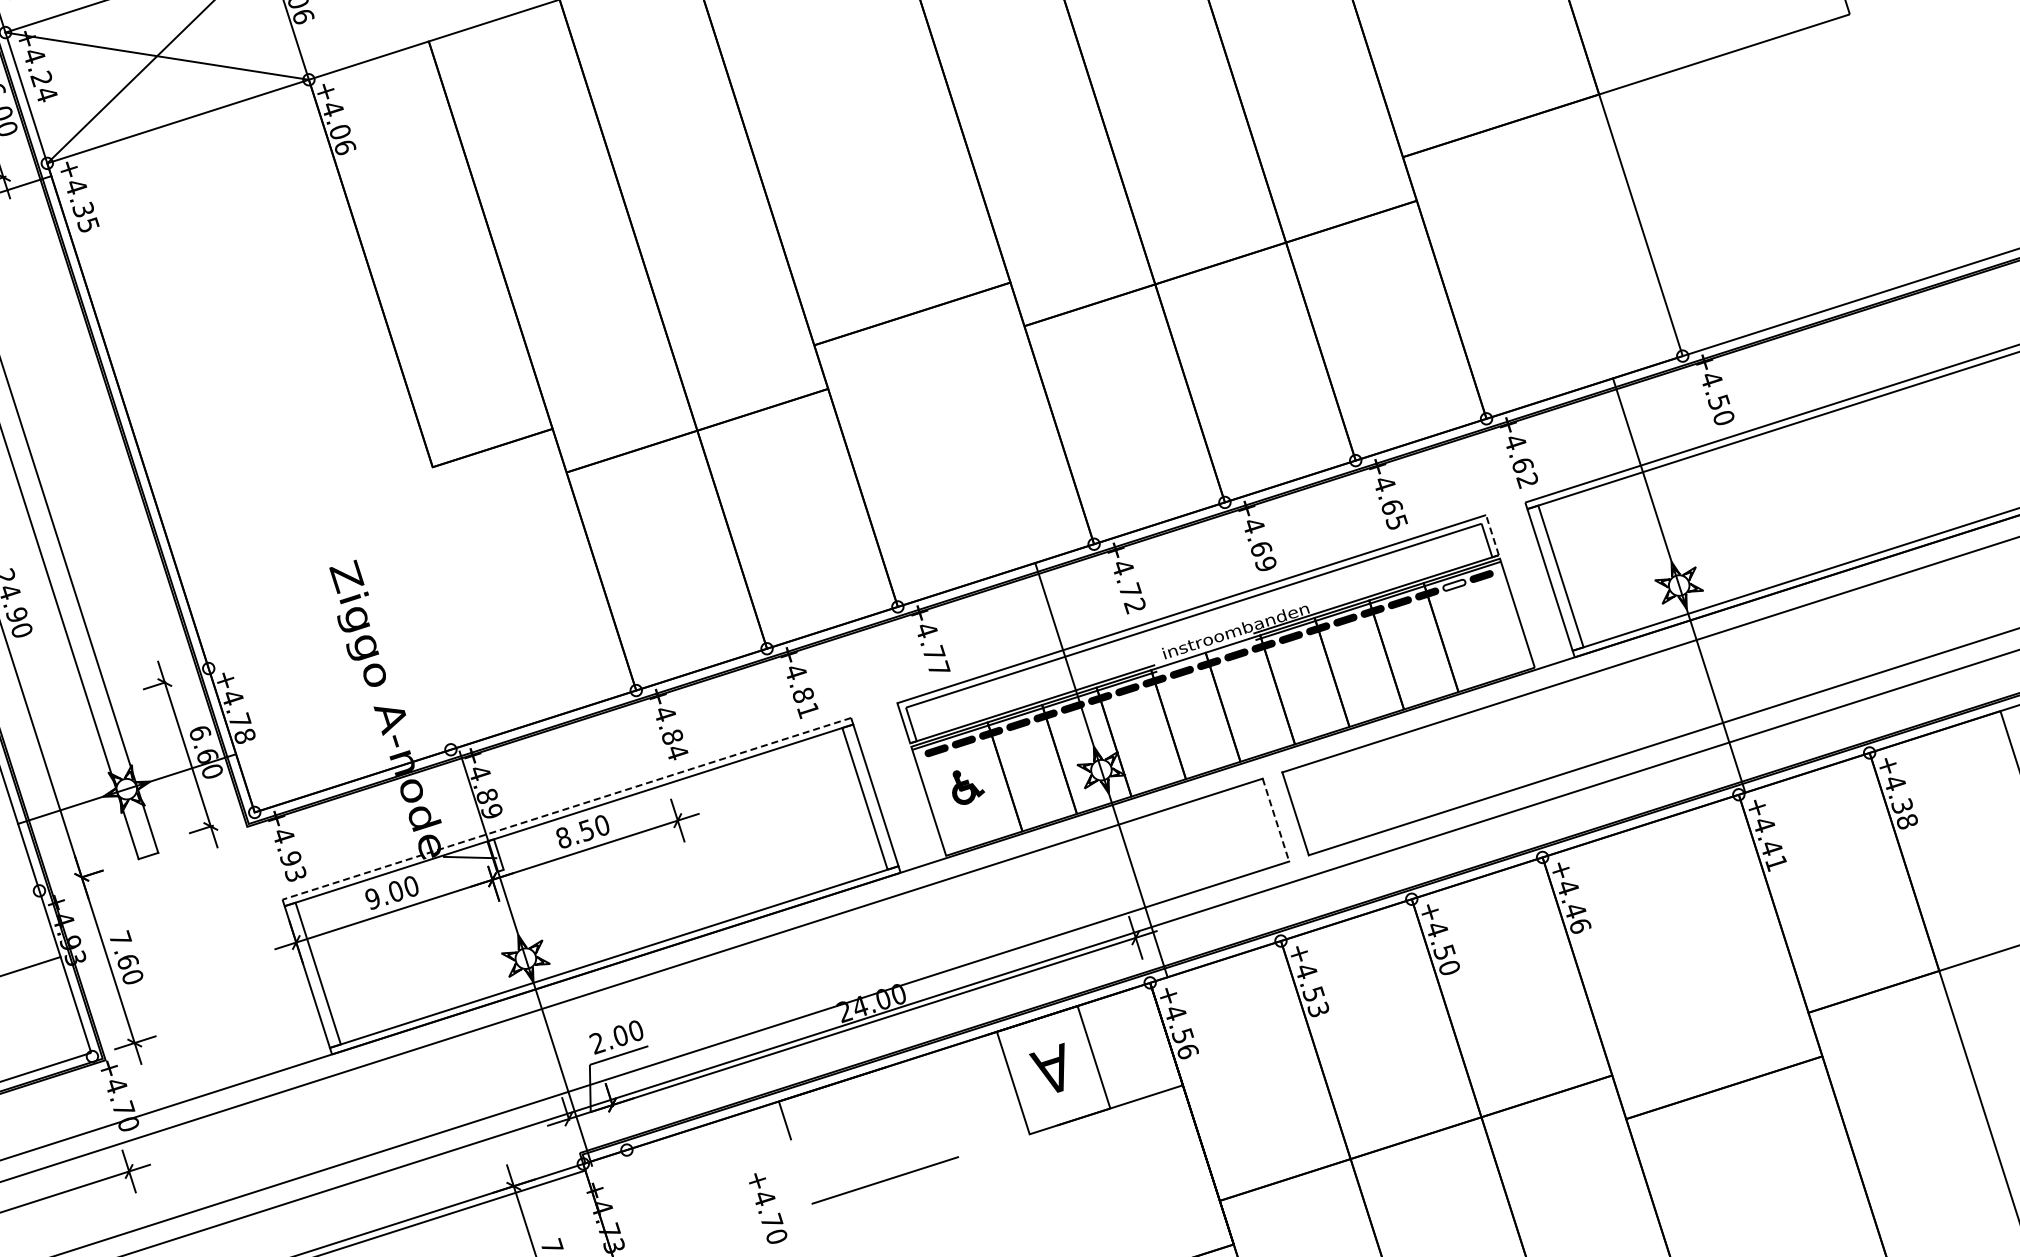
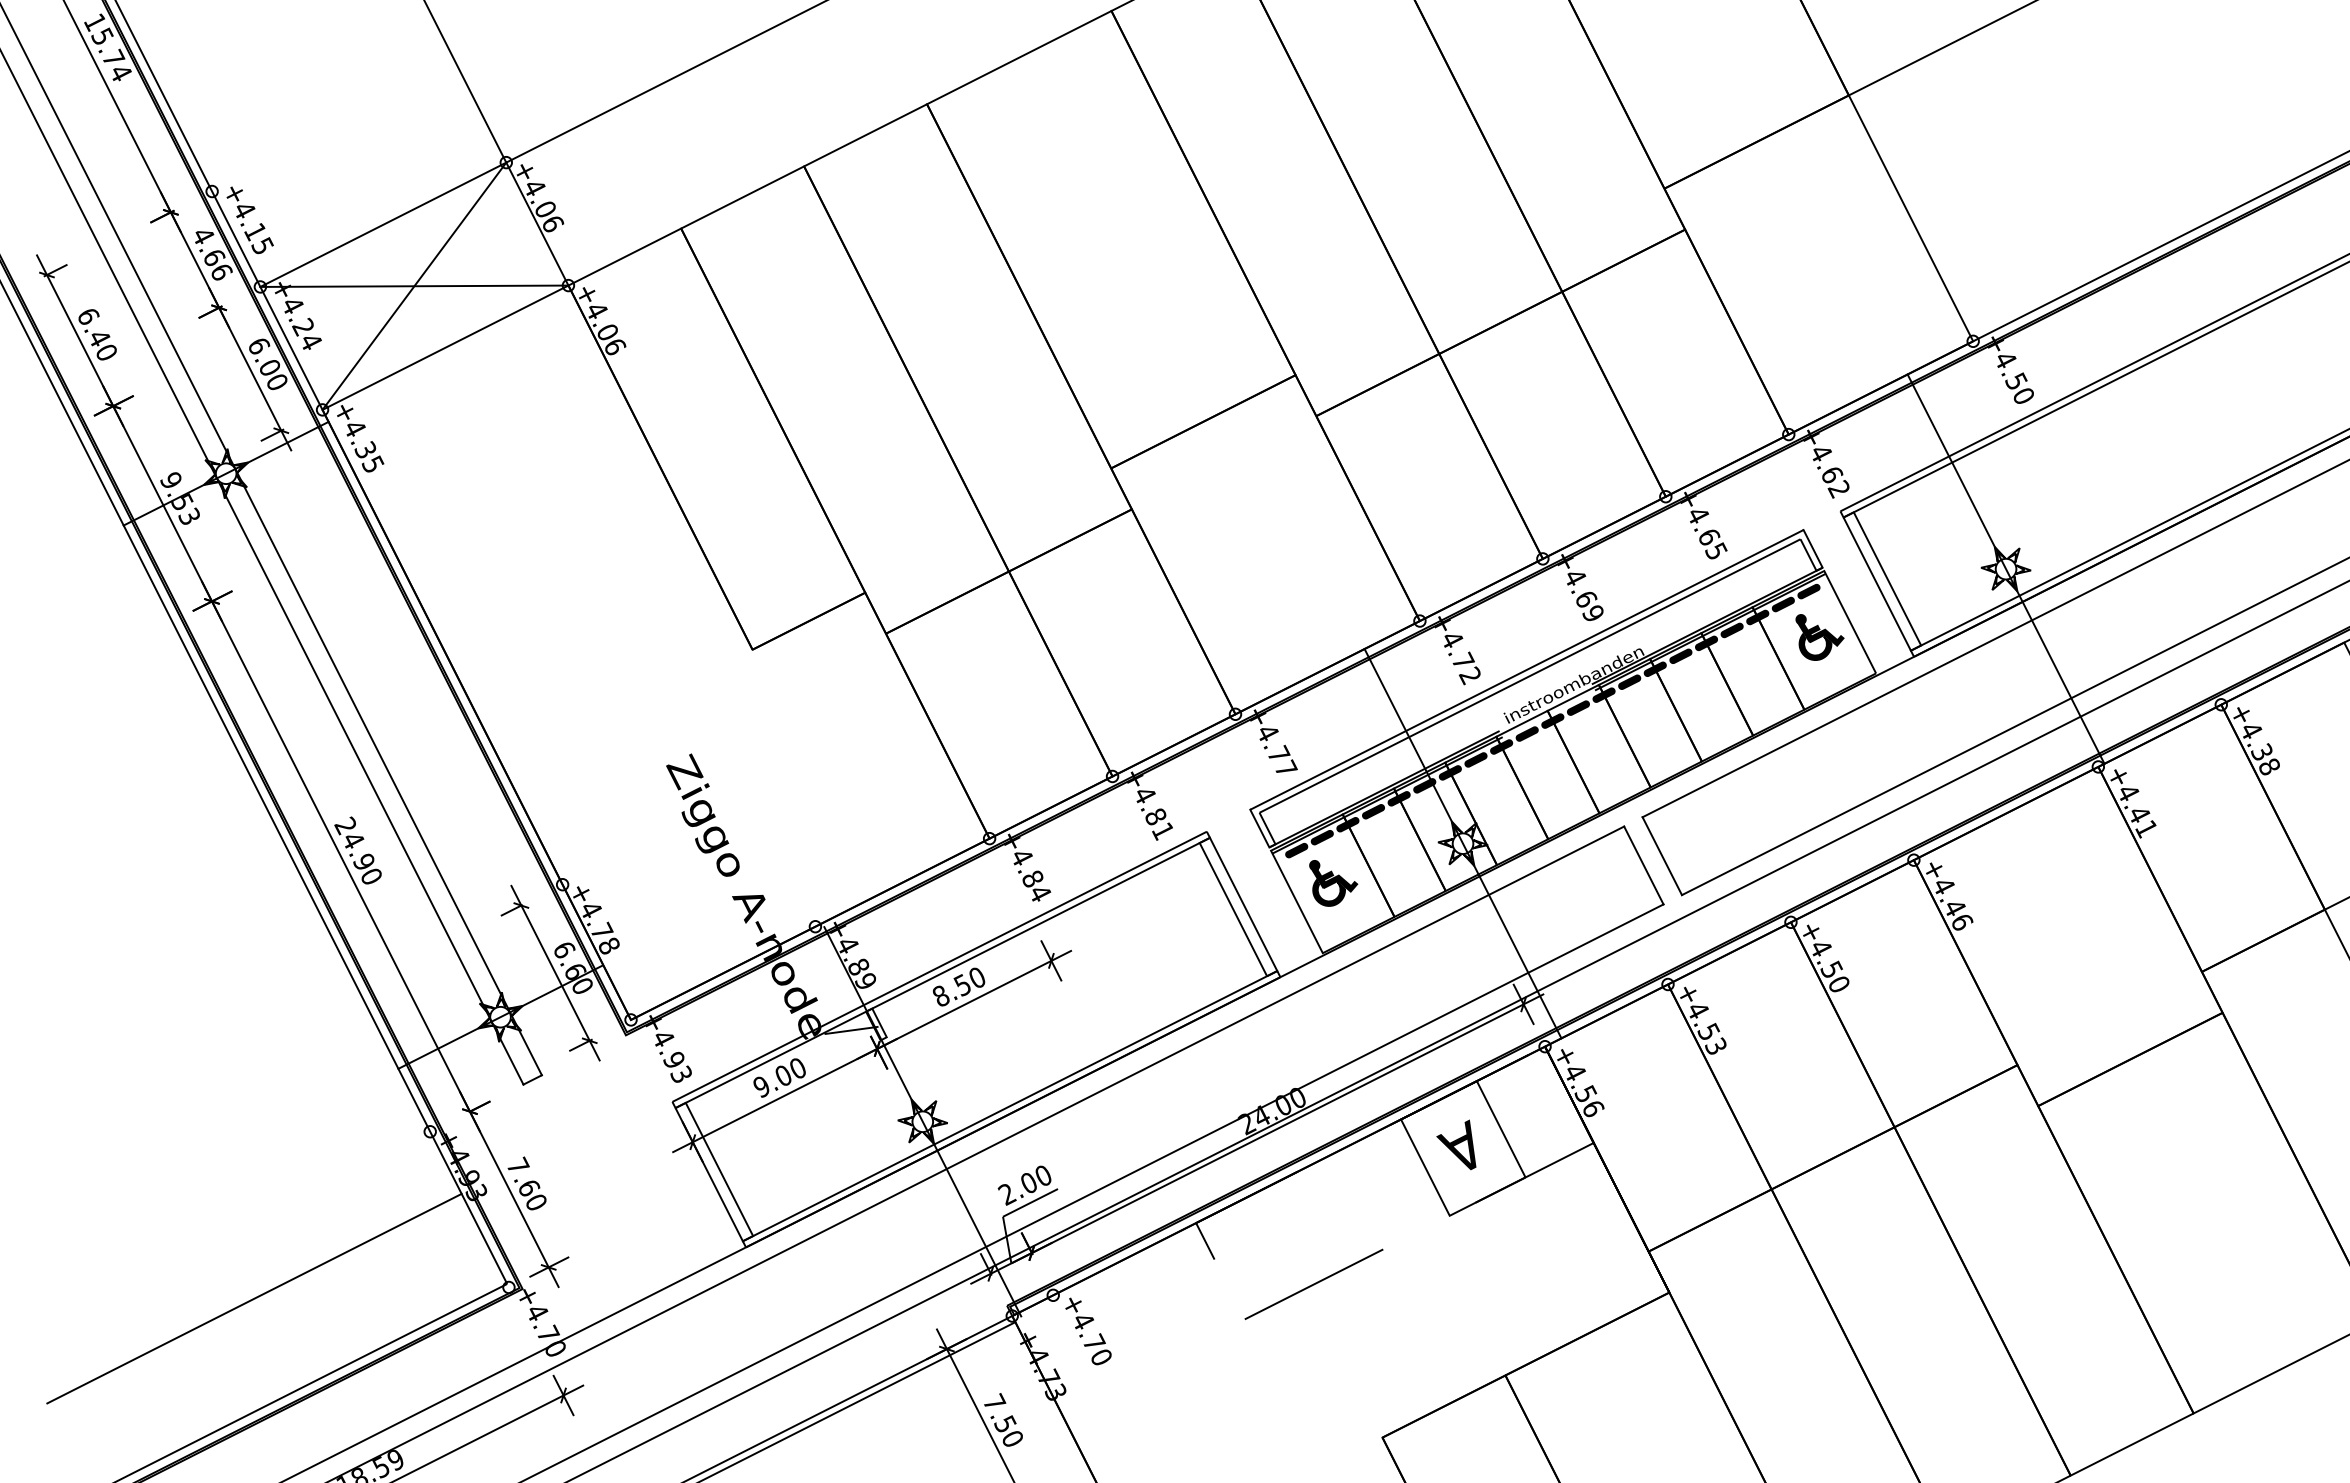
line: (1491, 534) -> (1812, 548), dashed -> solid
fill: (1453, 585) -> (1782, 604), added
part: (1484, 623) -> (1819, 637), added
part: (967, 788) -> (1333, 883), size x1.43
line: (566, 809) -> (939, 967), dashed -> solid
line: (1275, 820) -> (1643, 865), dashed -> solid
text: (768, 1209) -> (1088, 1331), moved

